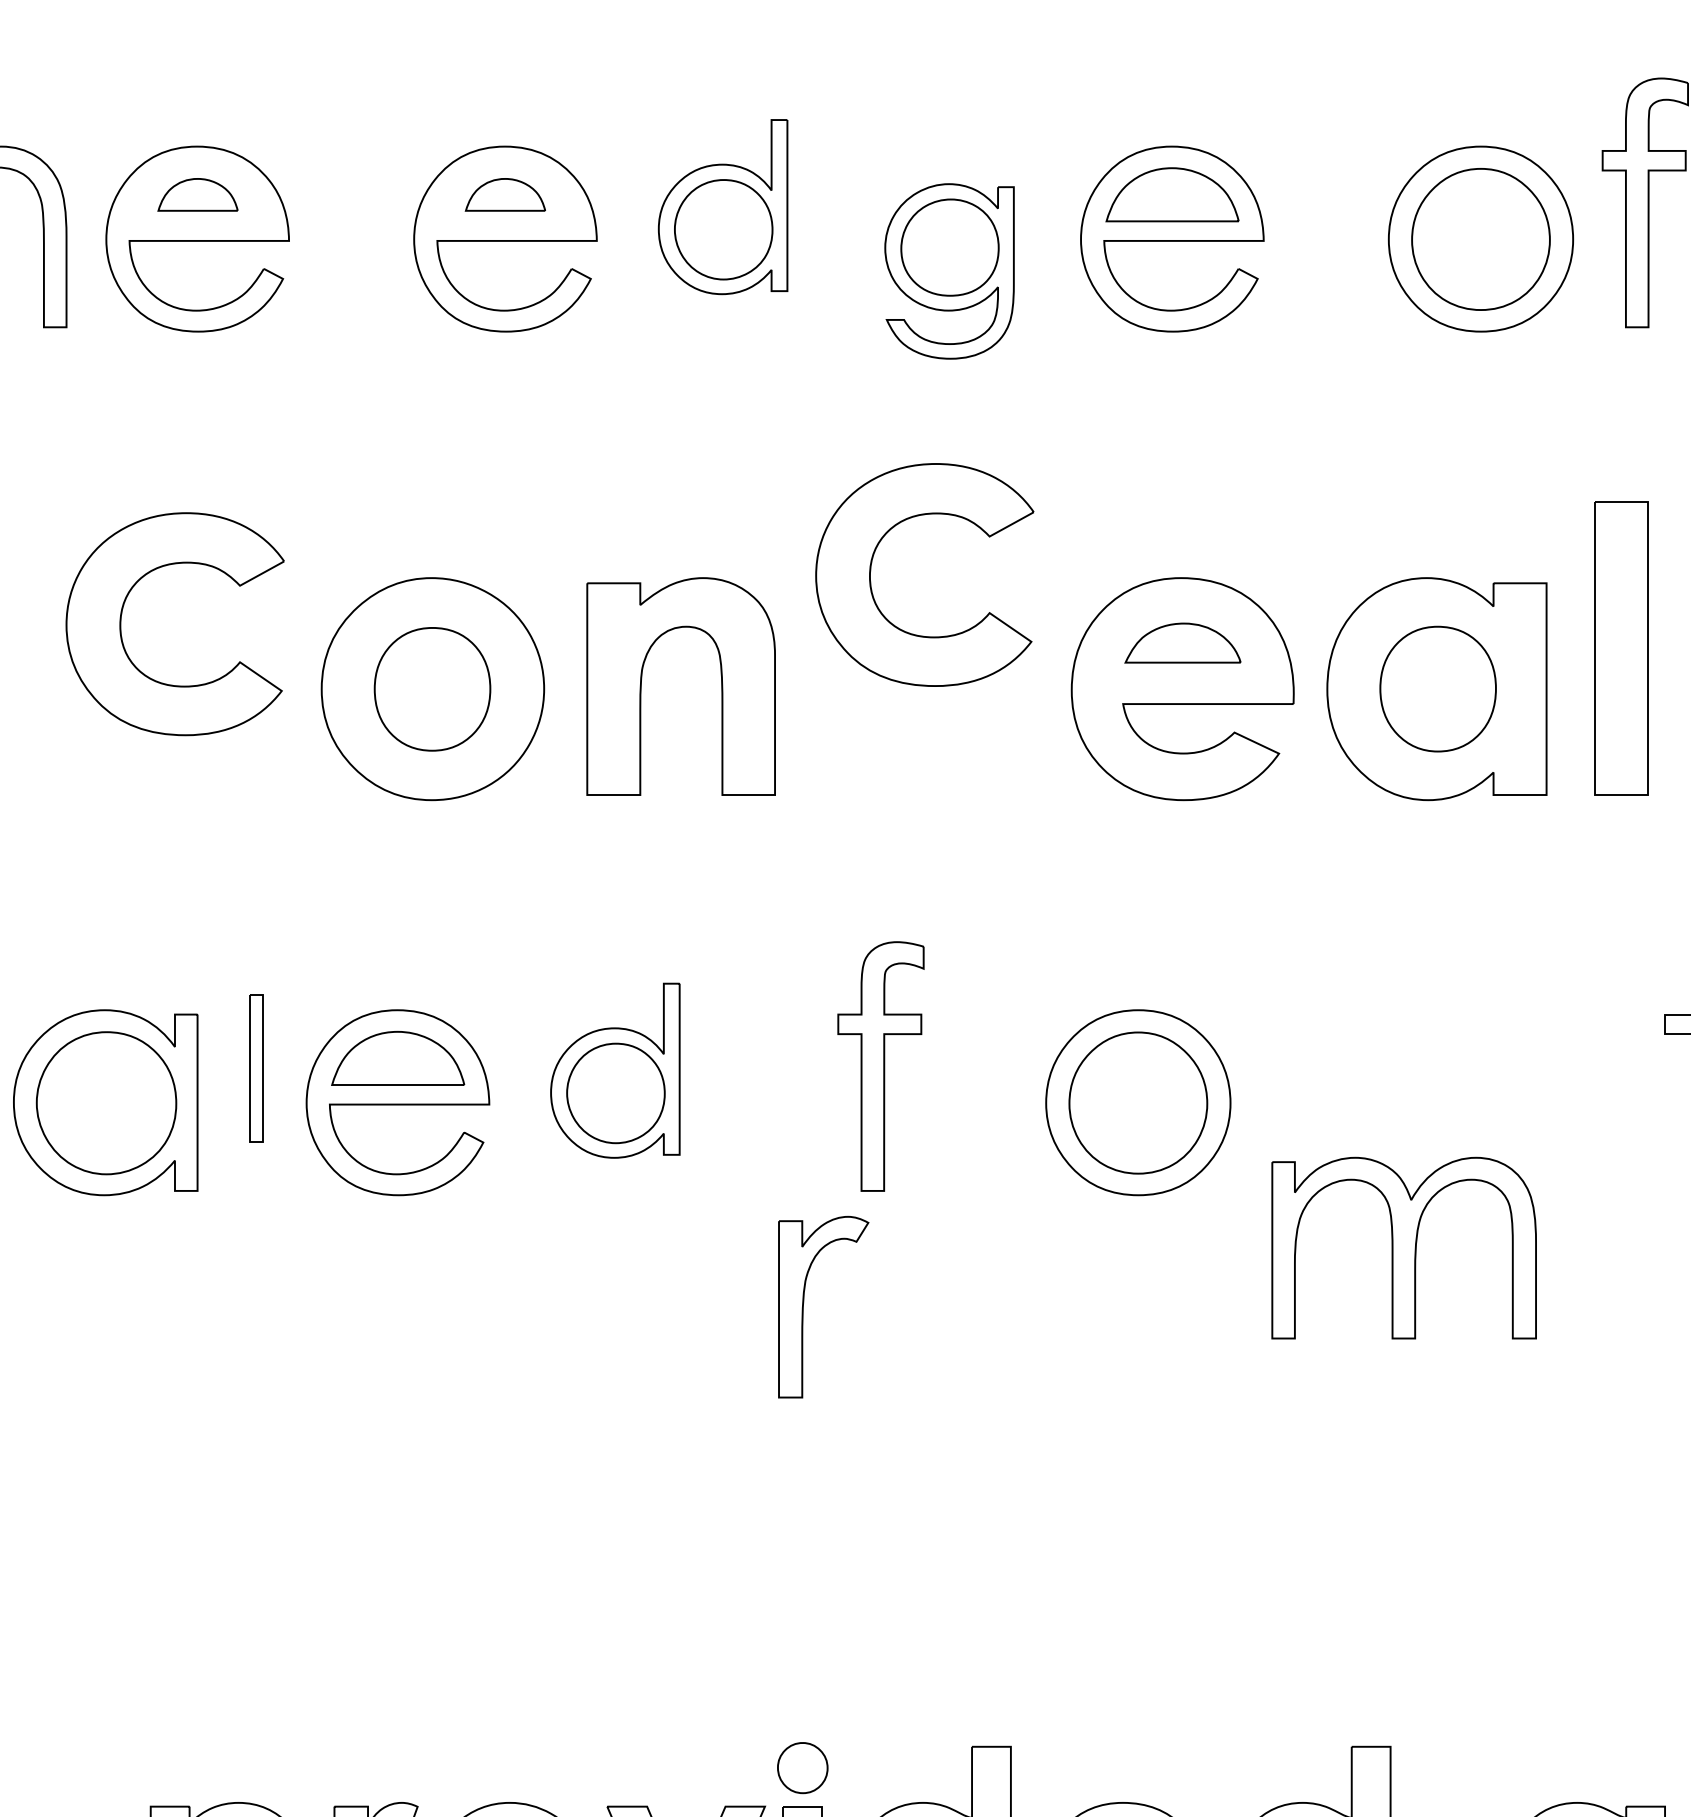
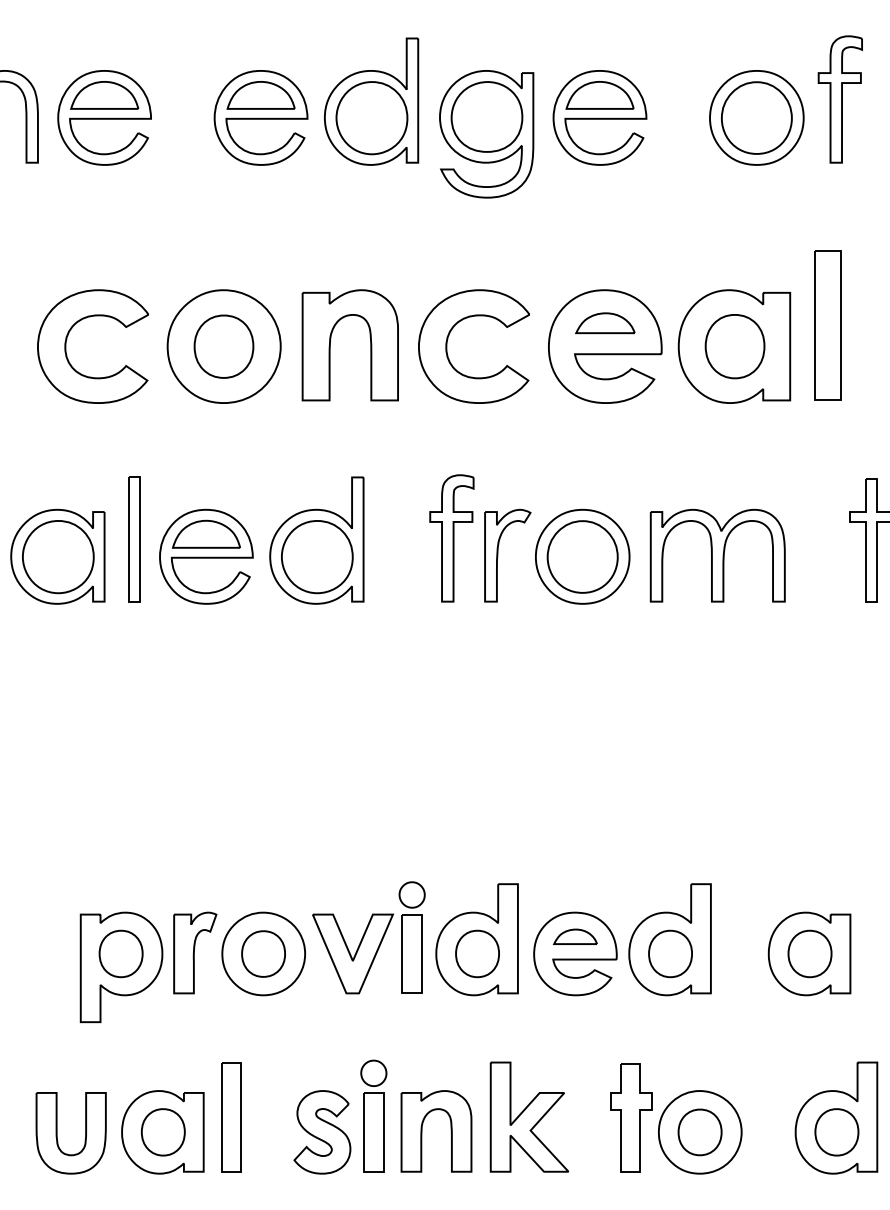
part: (197, 195) -> (104, 95), size x1.67
part: (504, 195) -> (260, 95), size x1.67
part: (722, 206) -> (371, 101), size x1.43
part: (949, 271) -> (486, 134), size x1.43
part: (874, 560) -> (448, 339), moved
part: (124, 610) -> (67, 339), moved
part: (256, 1068) -> (134, 539), size x1.67
part: (614, 1070) -> (316, 540), size x1.43
part: (1403, 1247) -> (717, 555), moved
part: (805, 1306) -> (498, 555), moved

